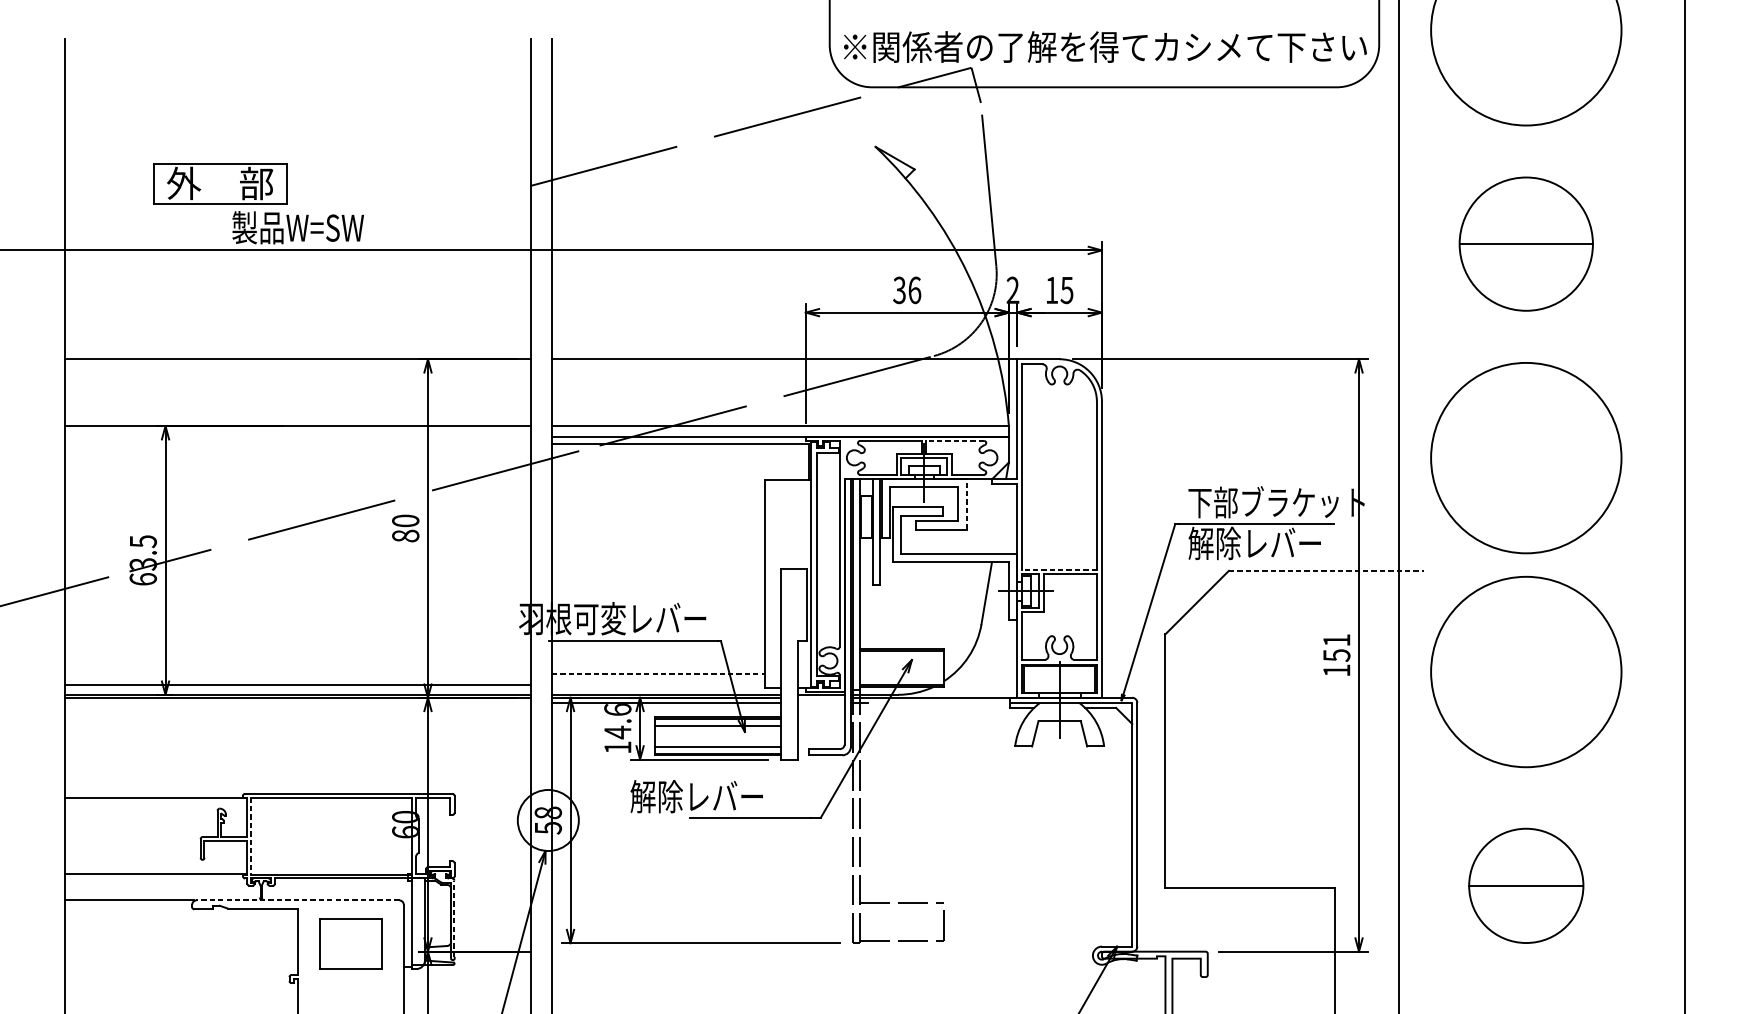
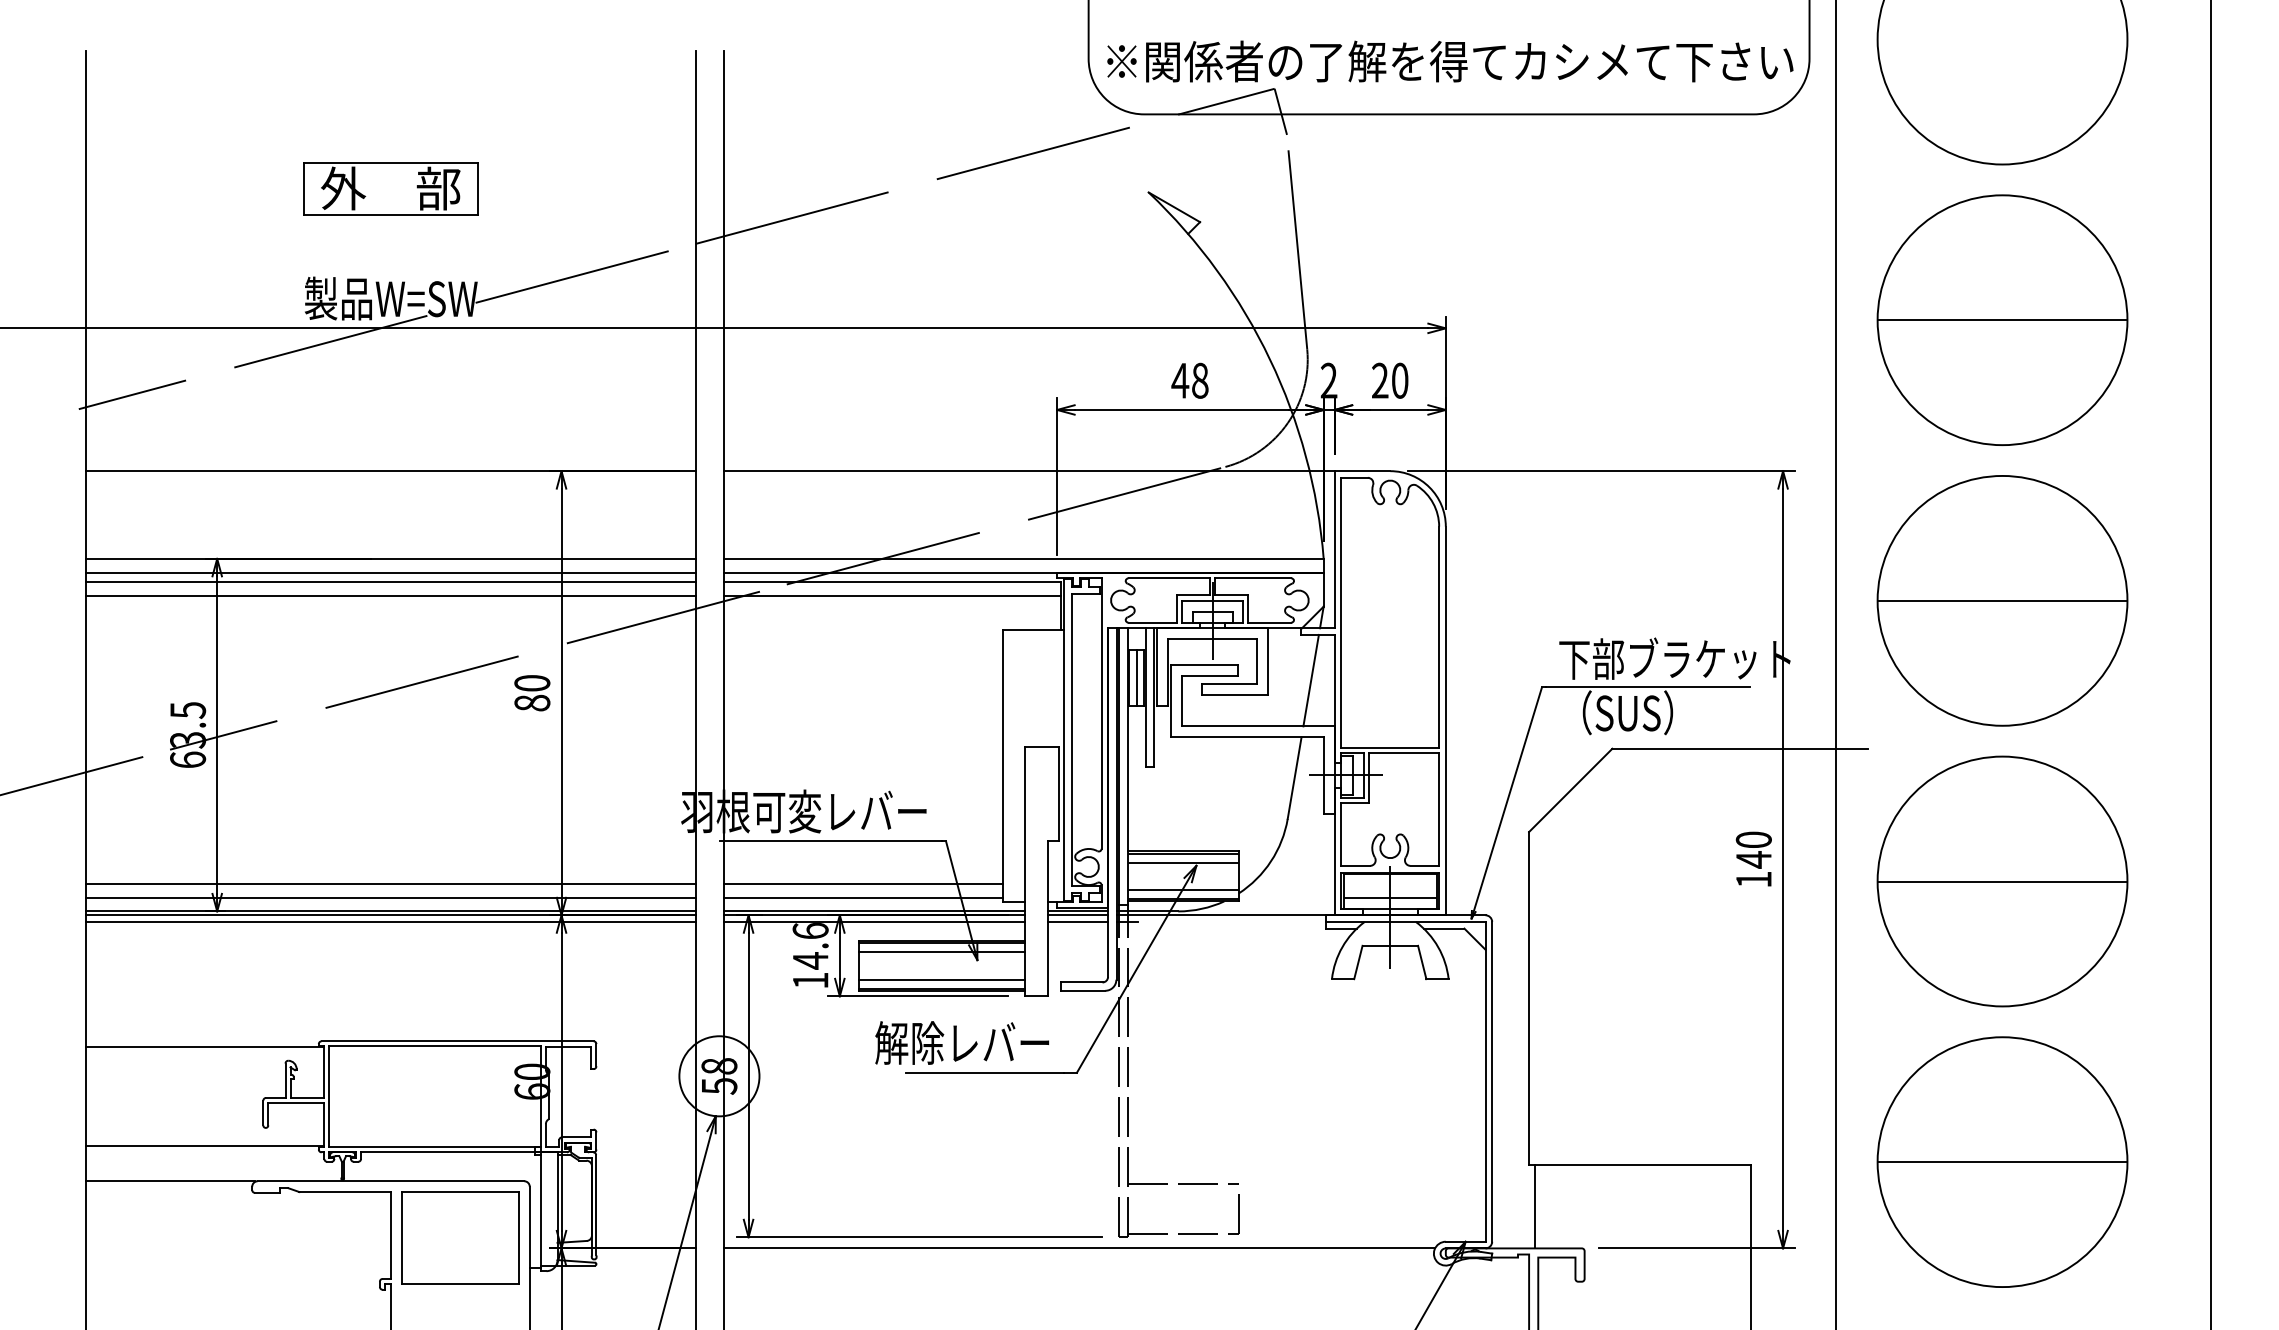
part: (219, 183) -> (390, 188), moved
part: (1526, 243) -> (2002, 319), size x1.43
line: (284, 252) -> (373, 330), added
text: (906, 290) -> (1189, 380), 36 -> 48
text: (1059, 290) -> (1390, 380), 15 -> 20
line: (297, 436) -> (390, 572), added
line: (955, 441) -> (1253, 578), dashed -> solid
line: (297, 443) -> (390, 581), added
line: (297, 454) -> (390, 595), added
line: (680, 454) -> (892, 595), added
line: (1526, 457) -> (2002, 600), added
line: (966, 504) -> (1268, 661), dashed -> solid
line: (866, 517) -> (1136, 678), added
line: (998, 518) -> (1310, 680), added
text: (1254, 543) -> (1646, 712), 解除レバー -> （SUS）
line: (1059, 569) -> (1390, 747), dashed -> solid
line: (1326, 570) -> (1740, 748), dashed -> solid
text: (1336, 647) -> (1753, 849), 151 -> 140
line: (901, 657) -> (1182, 862), added
line: (1526, 672) -> (2002, 881), added
line: (297, 674) -> (390, 884), added
line: (658, 674) -> (864, 884), dashed -> solid
line: (901, 678) -> (1182, 890), added
line: (658, 684) -> (863, 898), added
line: (1059, 684) -> (1389, 897), added
line: (821, 697) -> (1077, 915), added
line: (297, 702) -> (390, 921), added
line: (821, 702) -> (1077, 921), added
text: (696, 796) -> (961, 1042), moved
line: (251, 835) -> (329, 1096), dashed -> solid
part: (1526, 885) -> (2002, 1161), size x1.67
line: (297, 900) -> (390, 1181), dashed -> solid
line: (454, 918) -> (596, 1204), dashed -> solid
line: (1169, 919) -> (1534, 1206), added
part: (350, 943) -> (460, 1237), size x1.43
line: (822, 951) -> (1079, 1248), added

